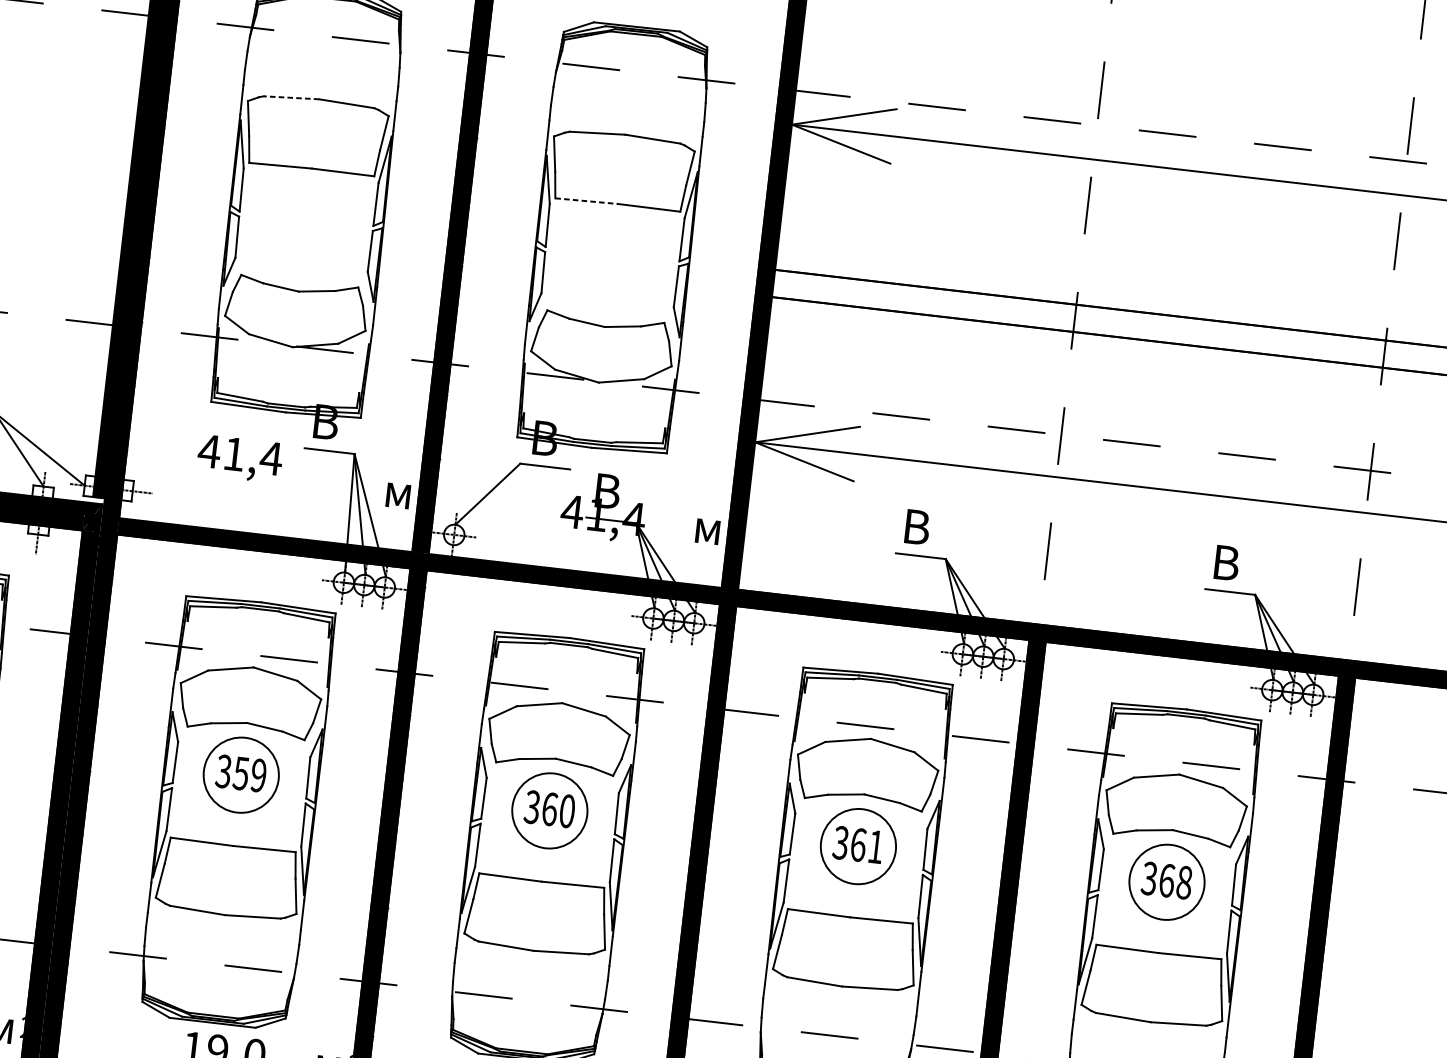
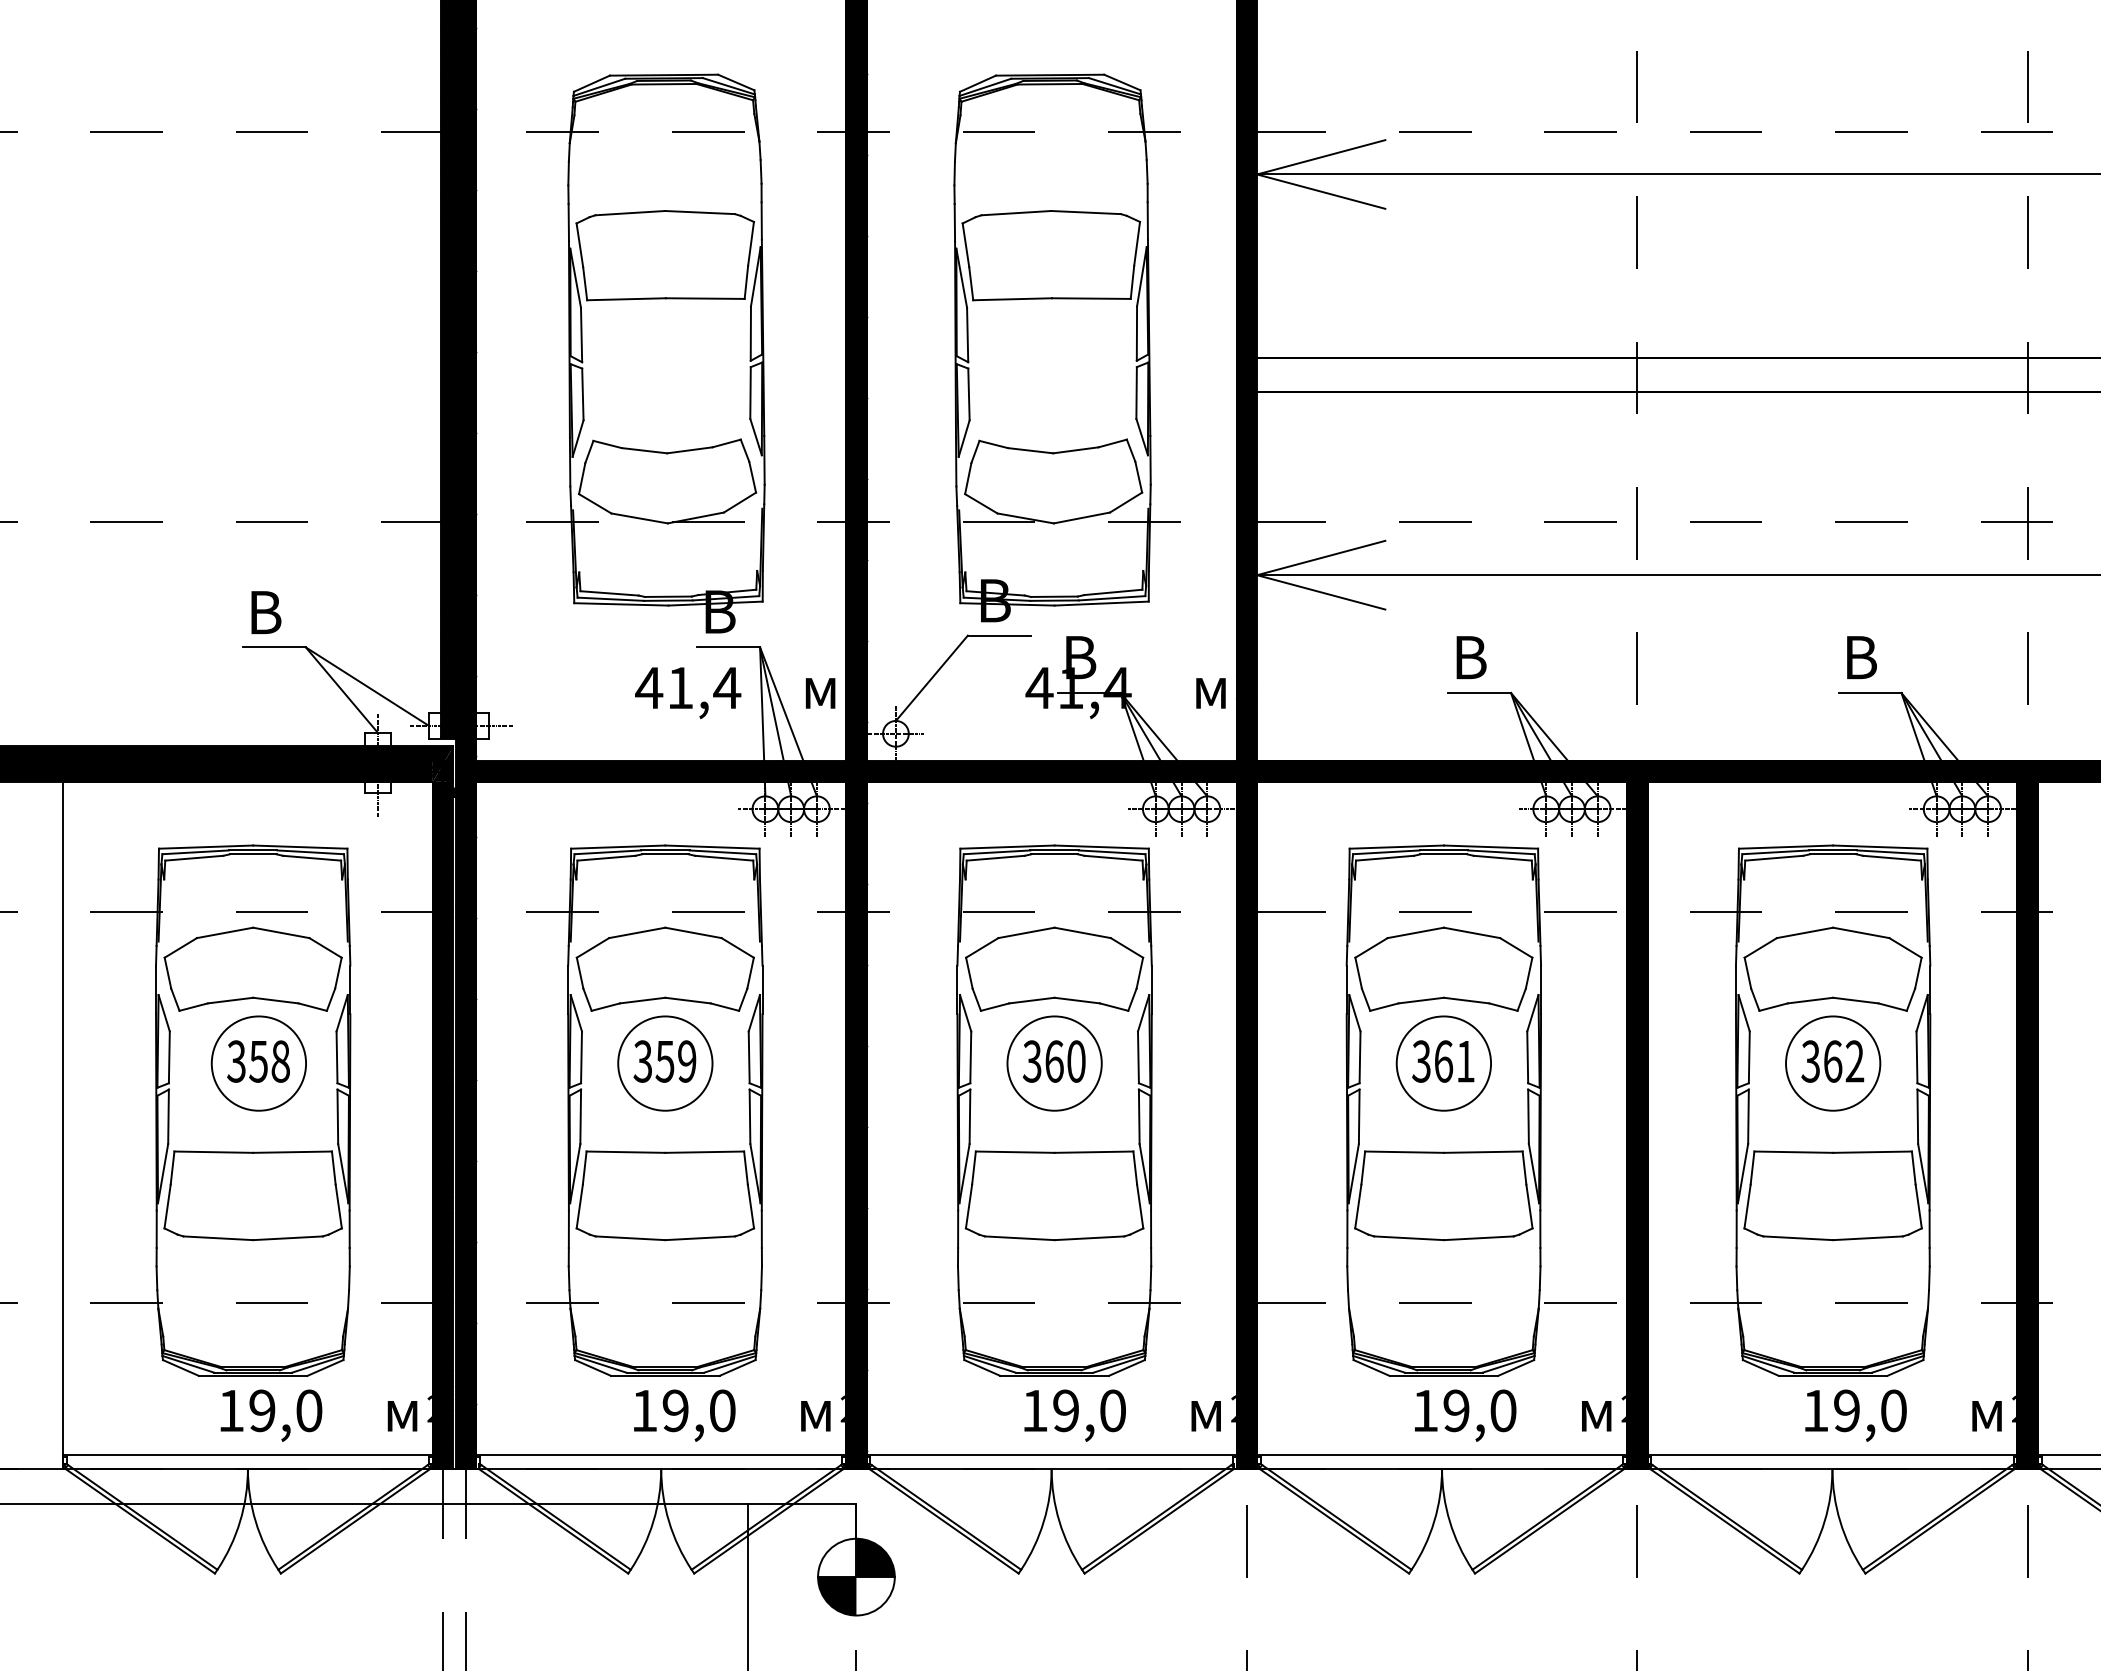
line: (291, 98) -> (630, 213), dashed -> solid
line: (587, 201) -> (1013, 299), dashed -> solid
text: (240, 459) -> (688, 693), moved
text: (1184, 882) -> (1854, 1061), 368 -> 362

